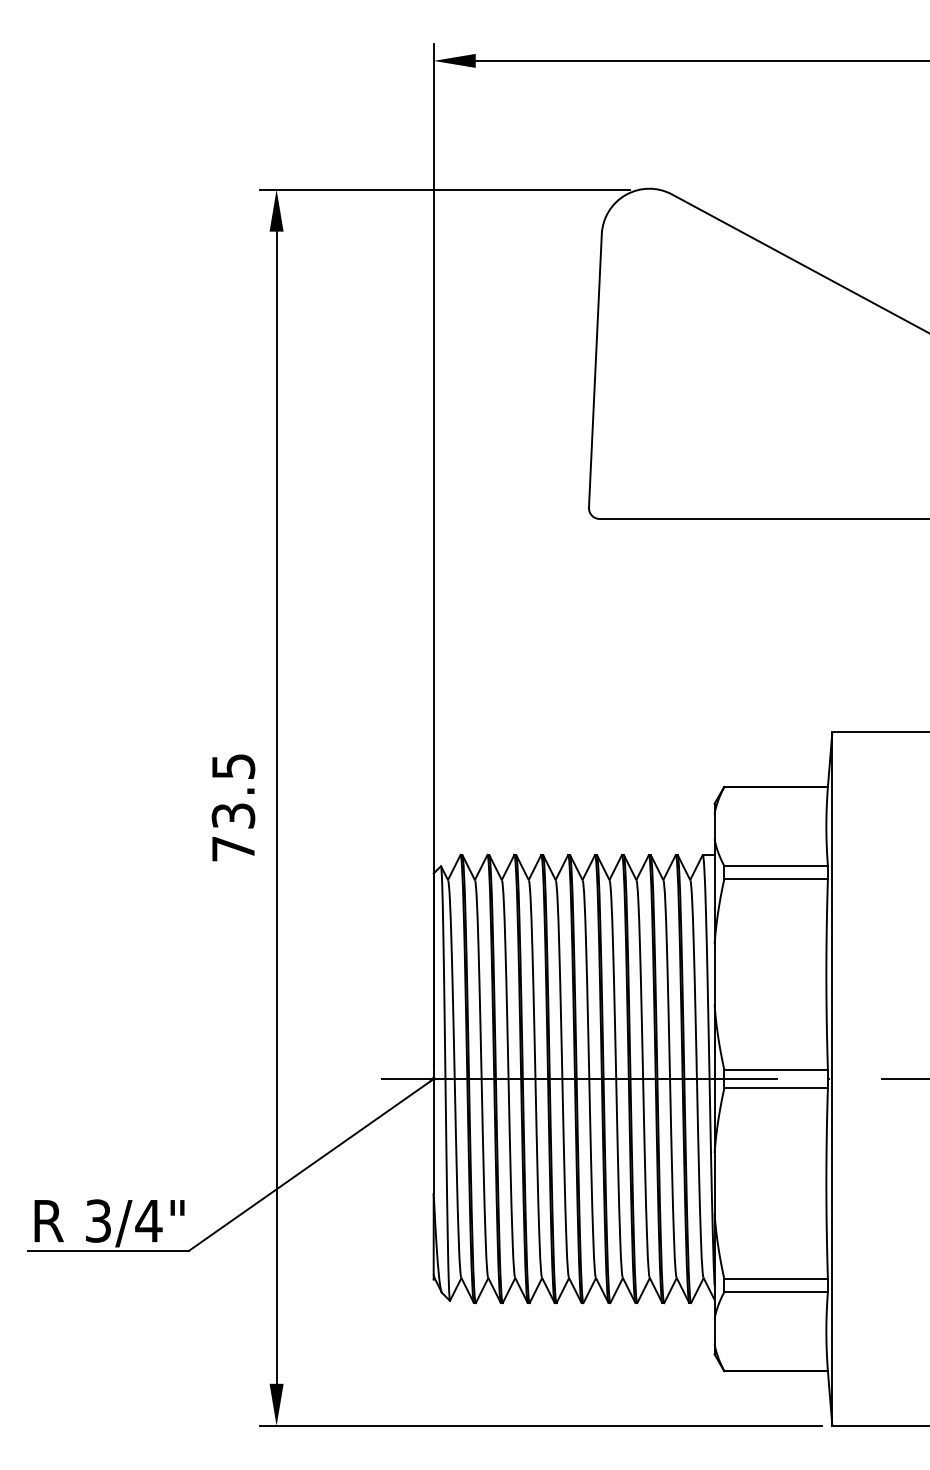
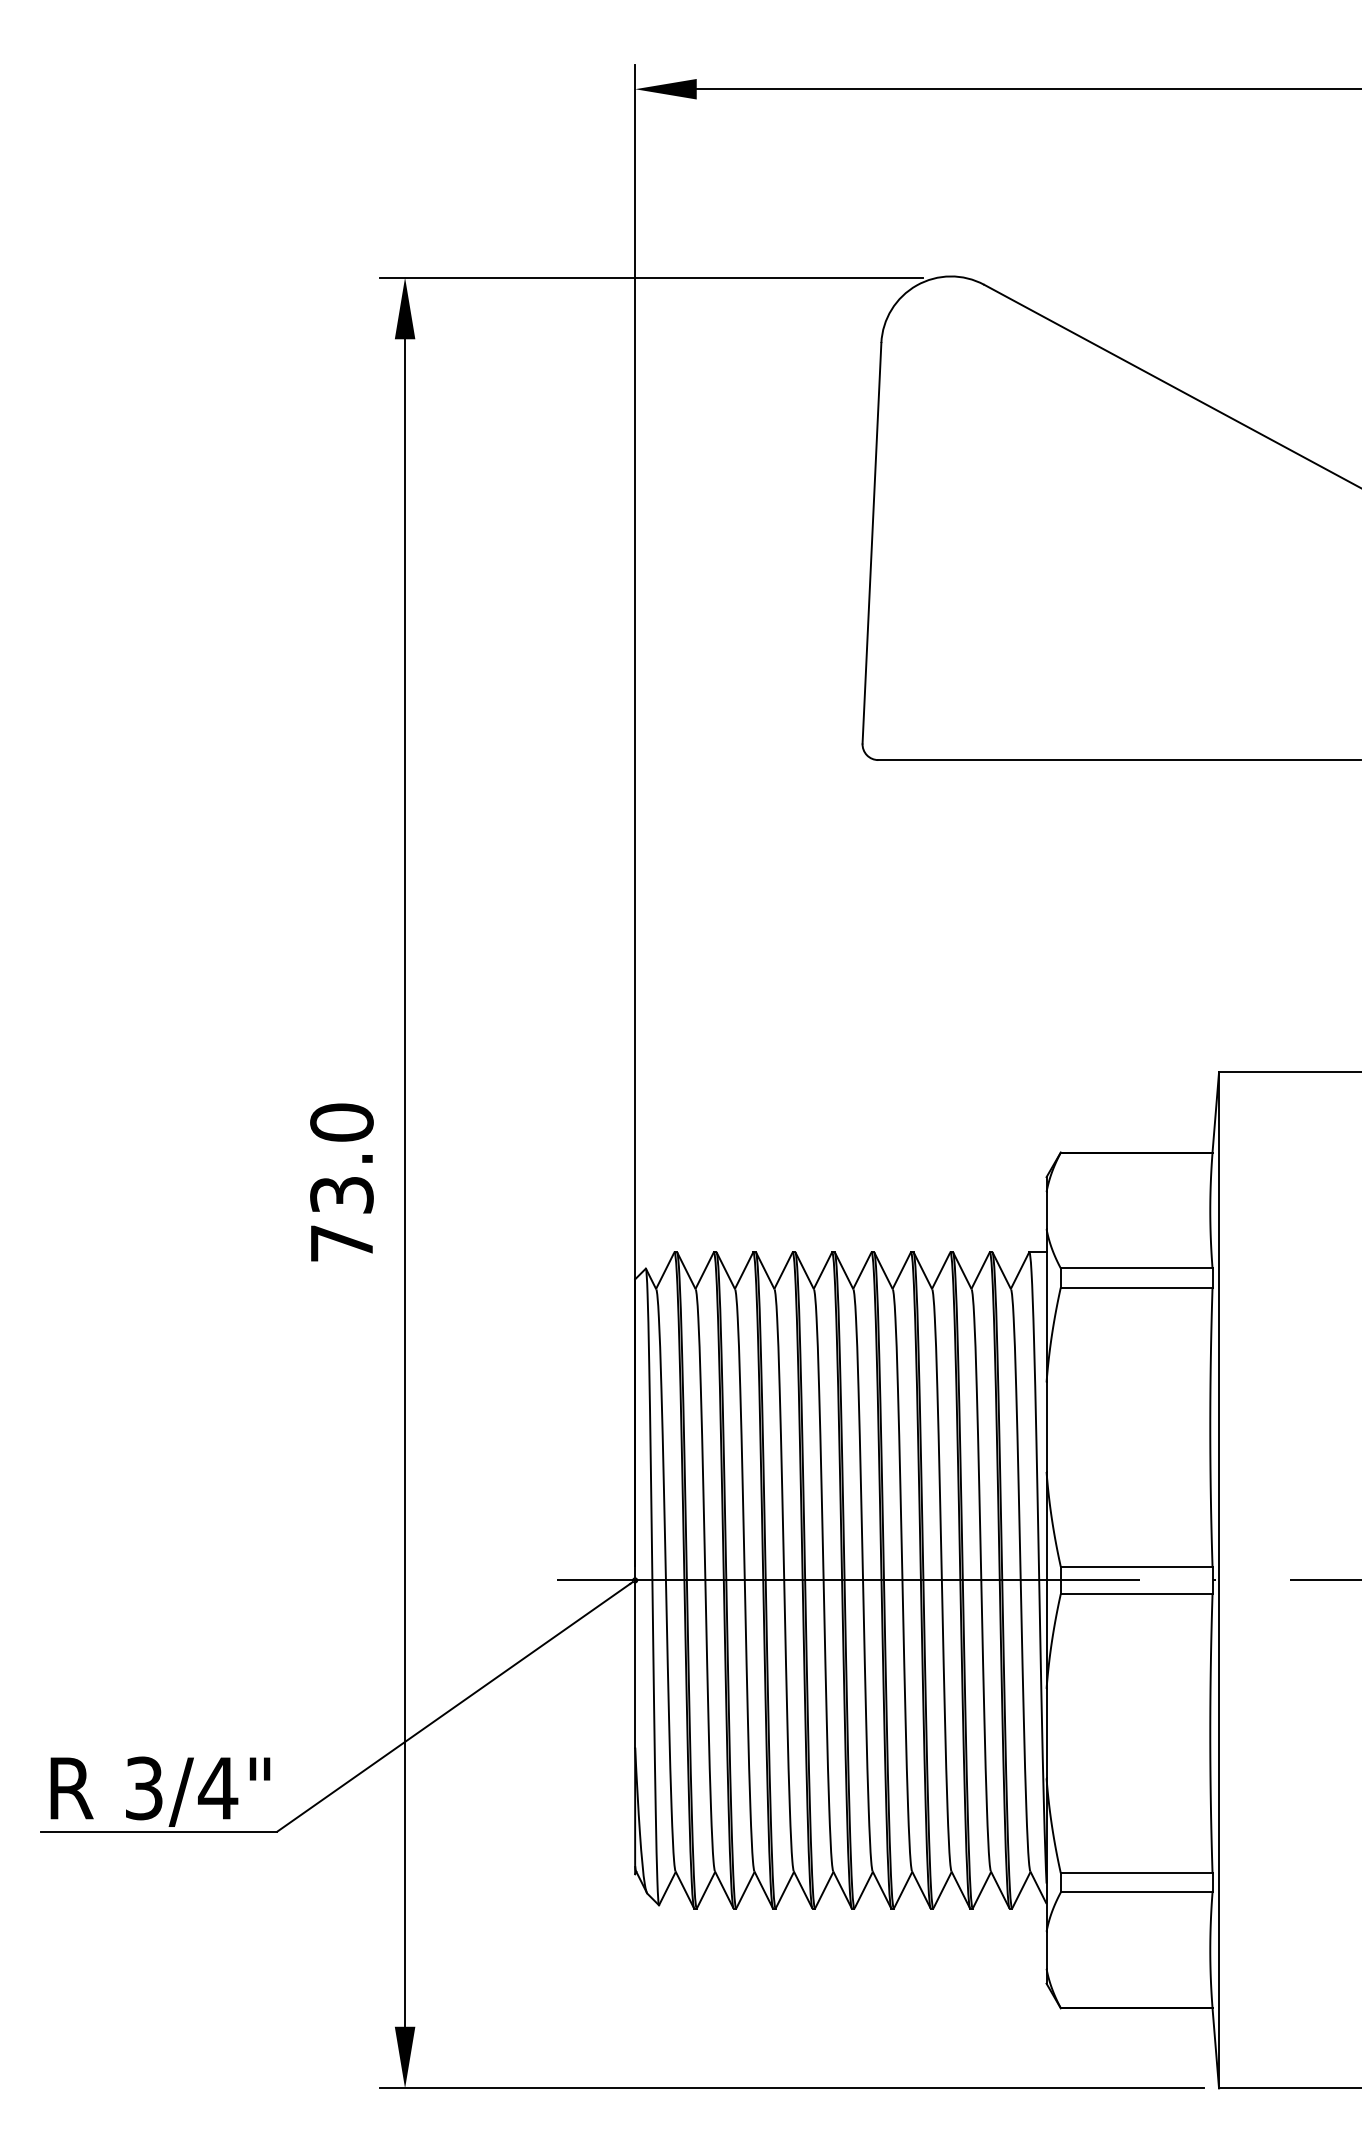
text: (233, 766) -> (341, 1122), 73.5 -> 73.0

